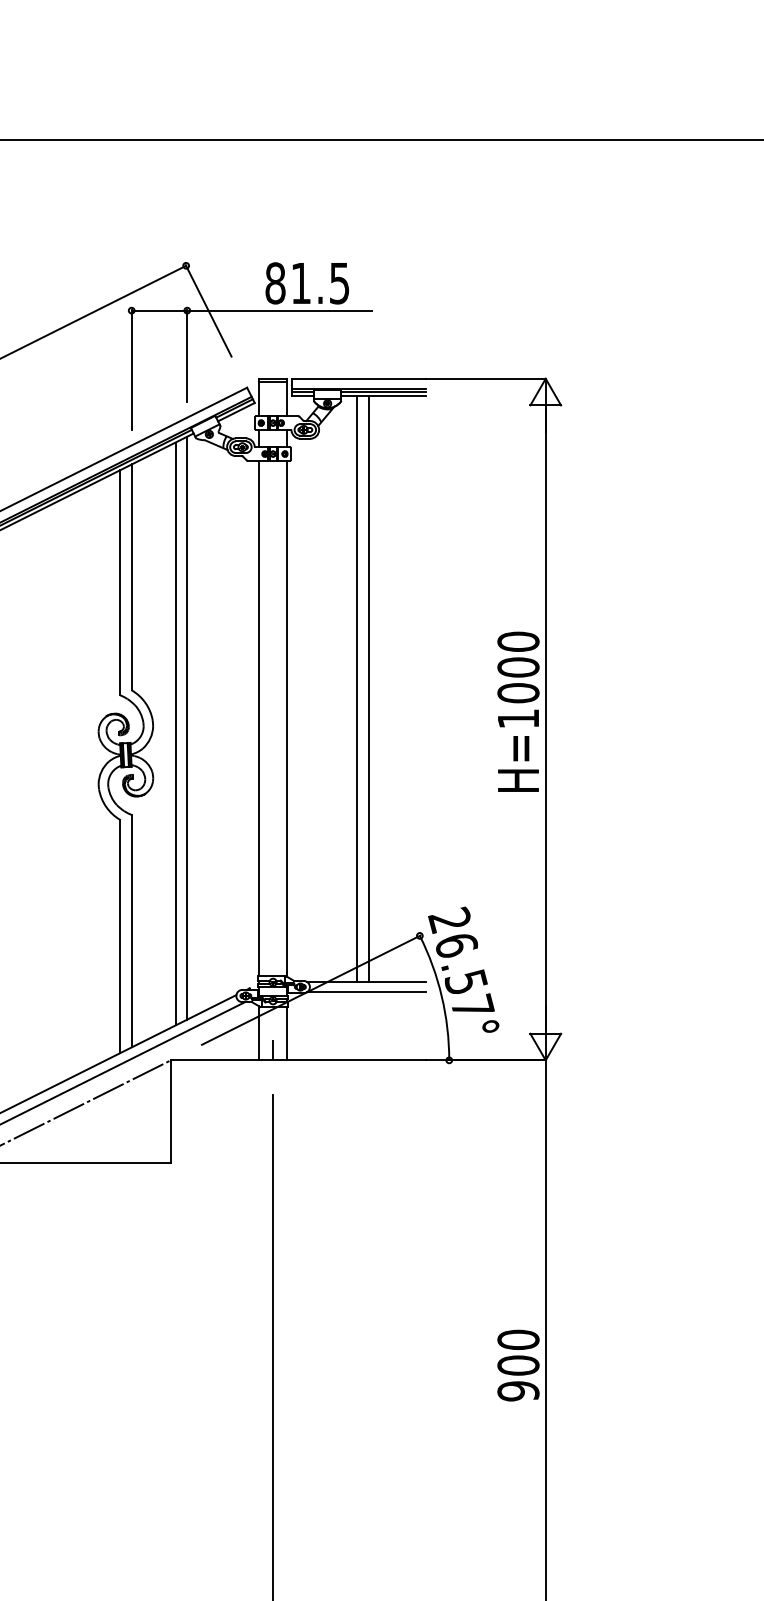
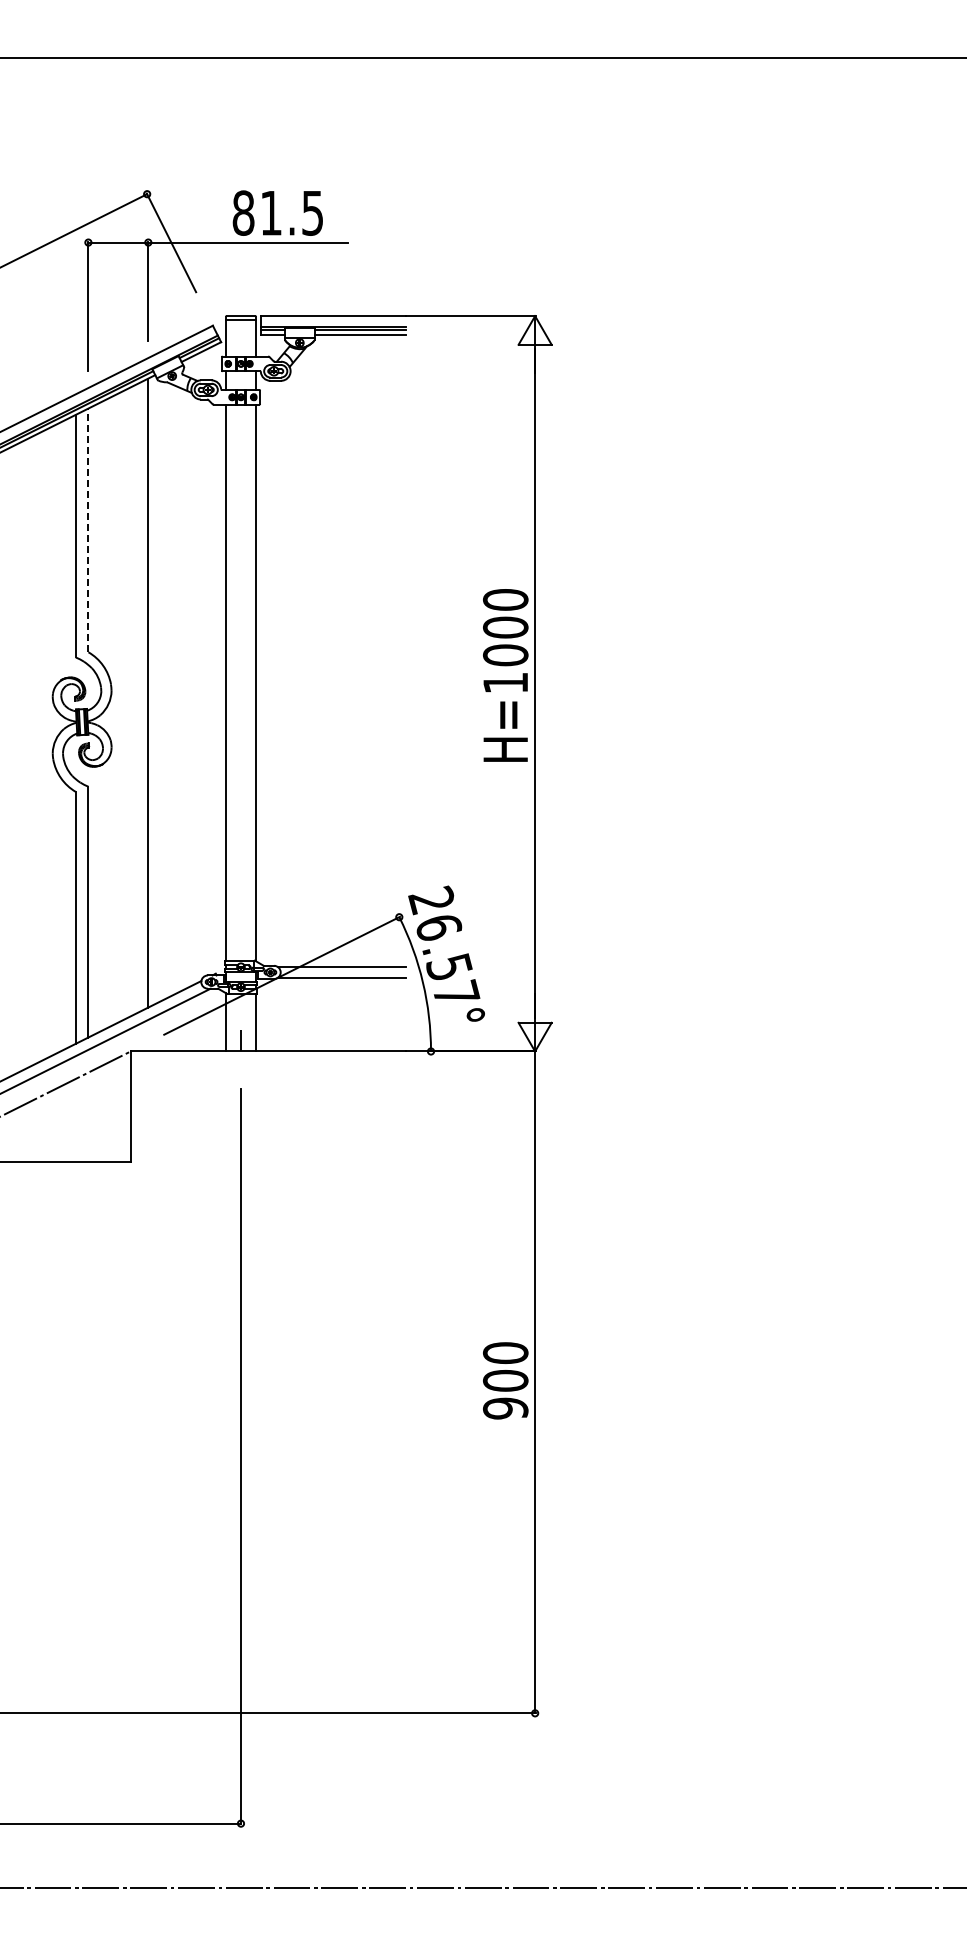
line: (131, 577) -> (88, 530), solid -> dashed
line: (357, 688) -> (331, 650), removed
line: (369, 688) -> (344, 650), removed
line: (175, 733) -> (135, 698), removed

